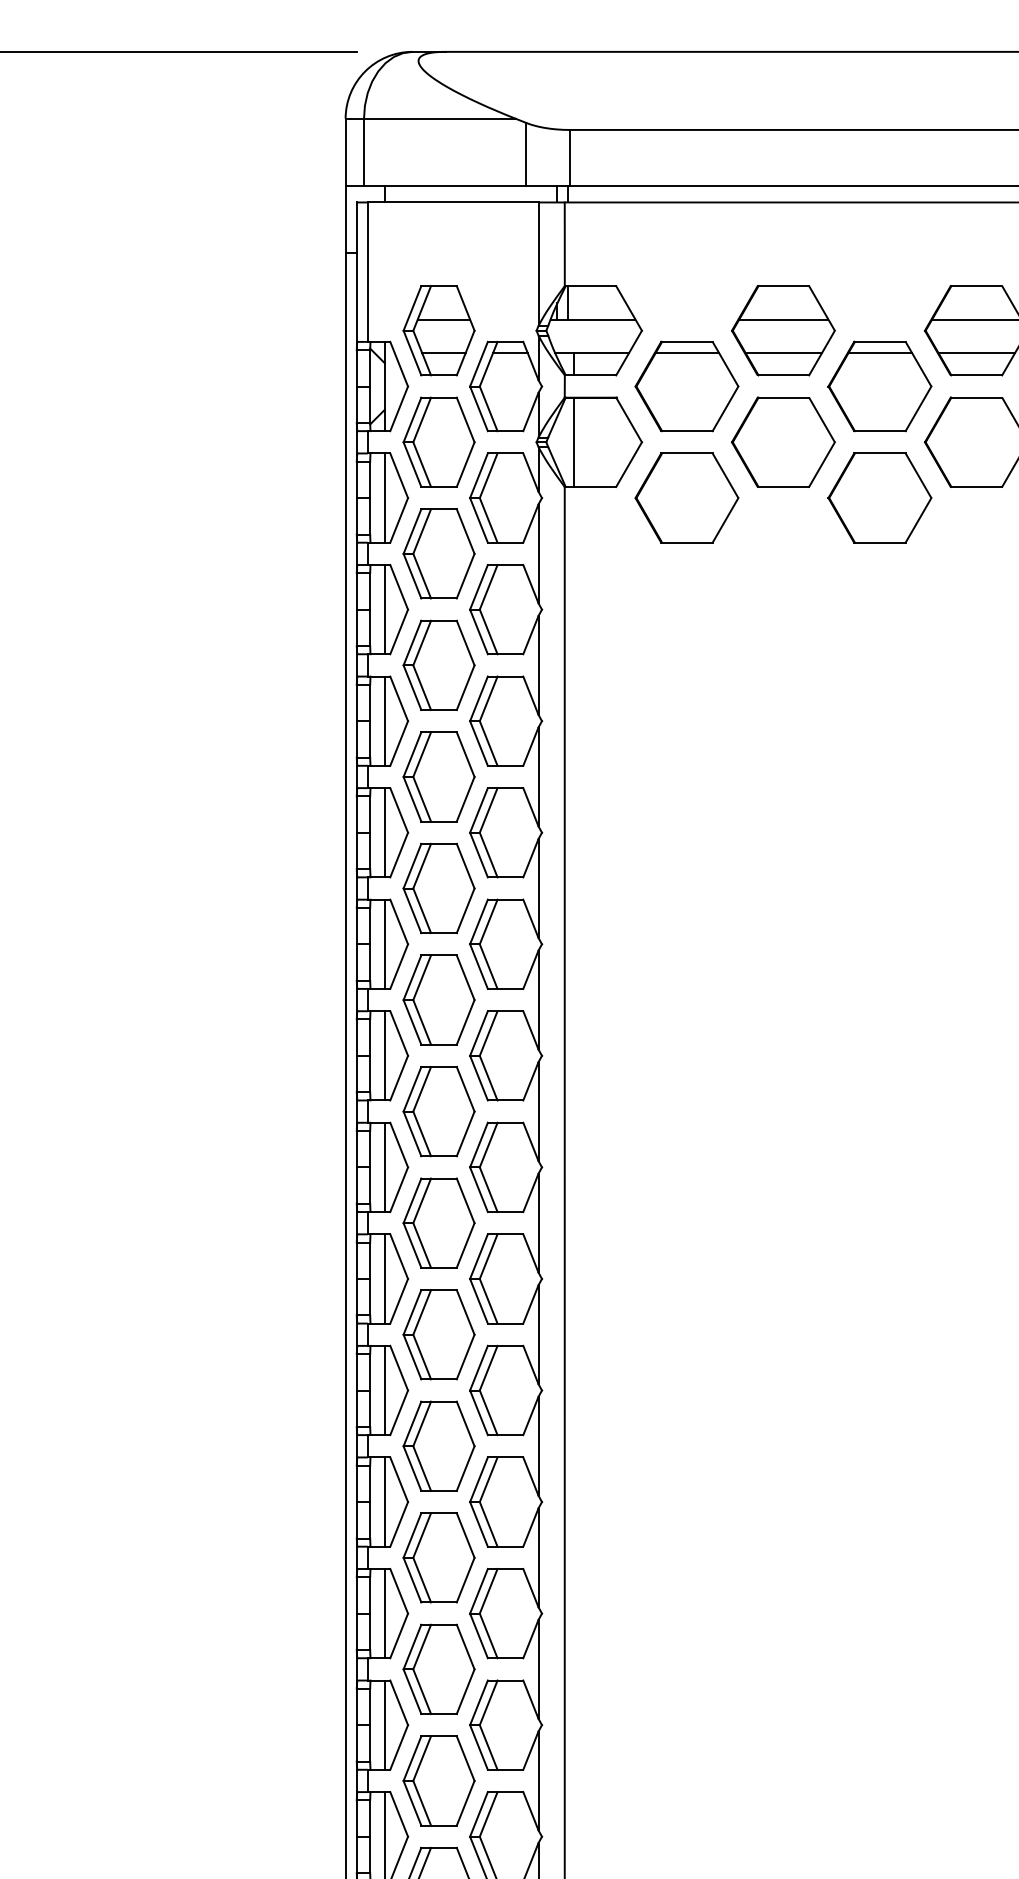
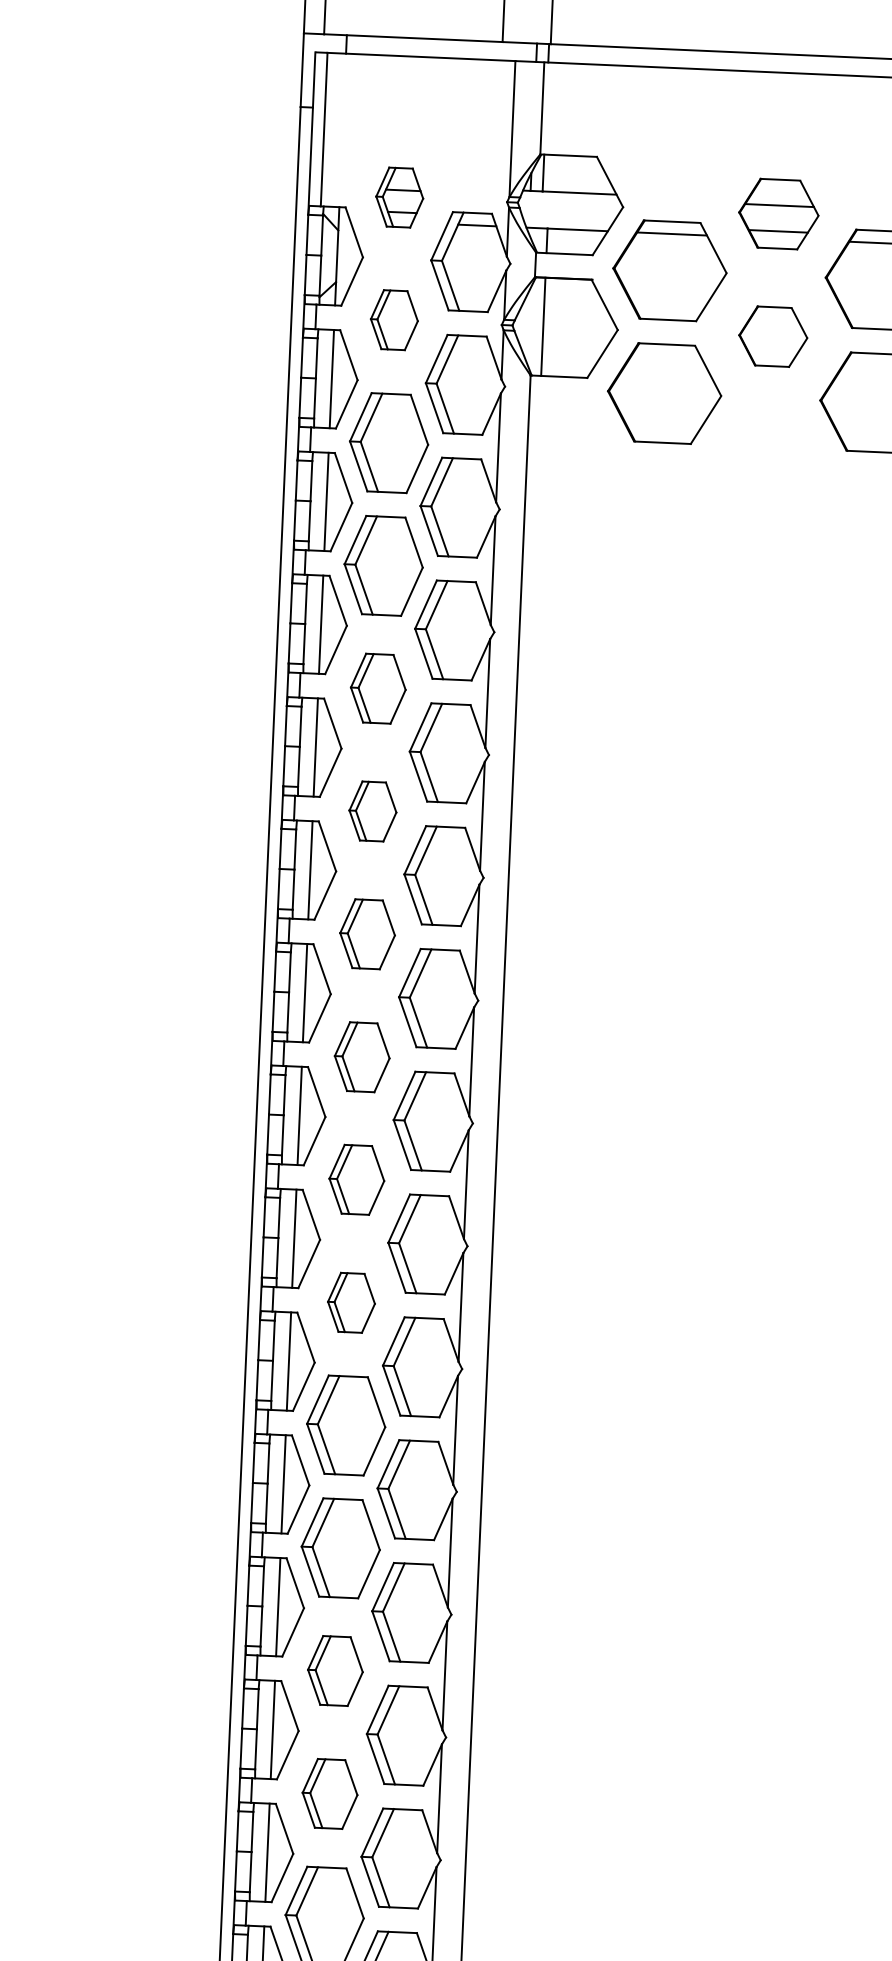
part: (438, 330) -> (399, 197), size x0.6
part: (783, 330) -> (778, 213), size x0.7
part: (438, 441) -> (393, 319), size x0.6
part: (782, 441) -> (772, 335), size x0.6
part: (438, 776) -> (377, 688), size x0.7
part: (438, 888) -> (372, 811), size x0.6
part: (438, 999) -> (367, 933), size x0.7
part: (438, 1111) -> (361, 1056), size x0.7
part: (438, 1222) -> (356, 1179), size x0.7
part: (438, 1334) -> (350, 1302), size x0.6
part: (438, 1668) -> (334, 1670), size x0.7
part: (438, 1780) -> (329, 1793), size x0.7

